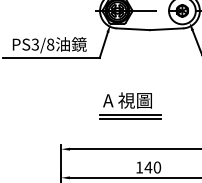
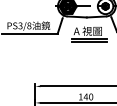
part: (130, 106) -> (89, 34), moved

